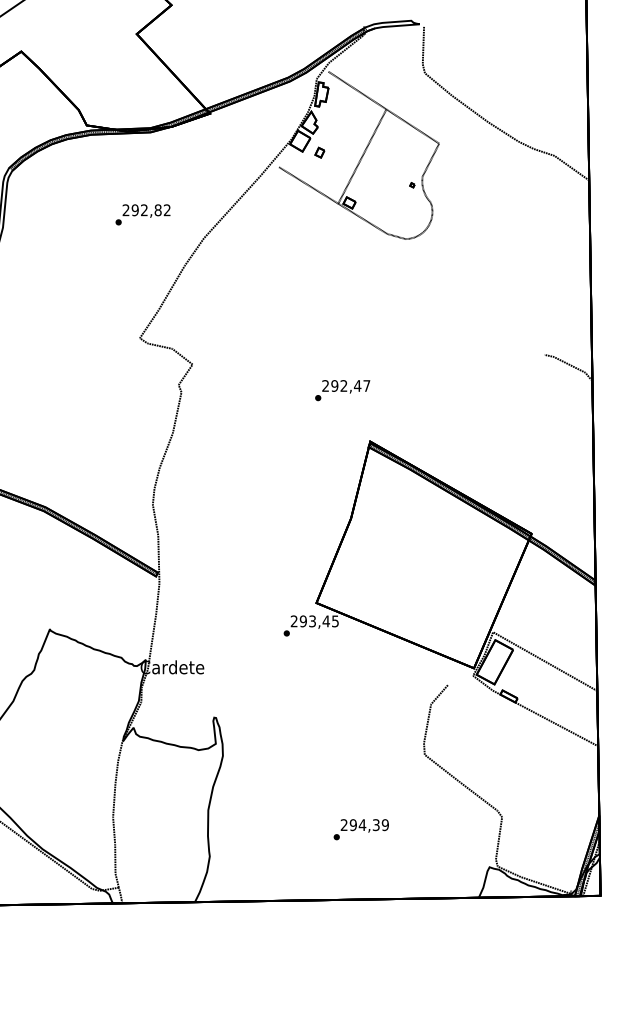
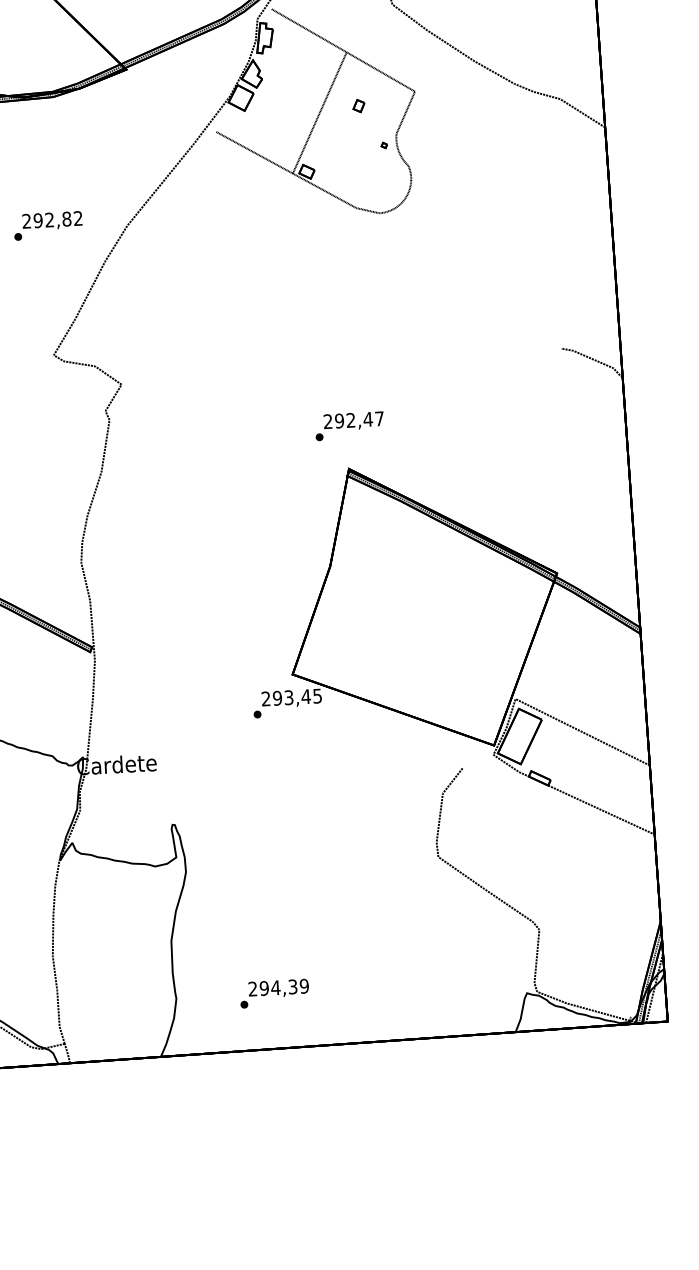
part: (319, 152) -> (358, 105), moved
text: (142, 214) -> (47, 225), moved
text: (342, 390) -> (349, 426), moved
text: (360, 829) -> (273, 993), moved

